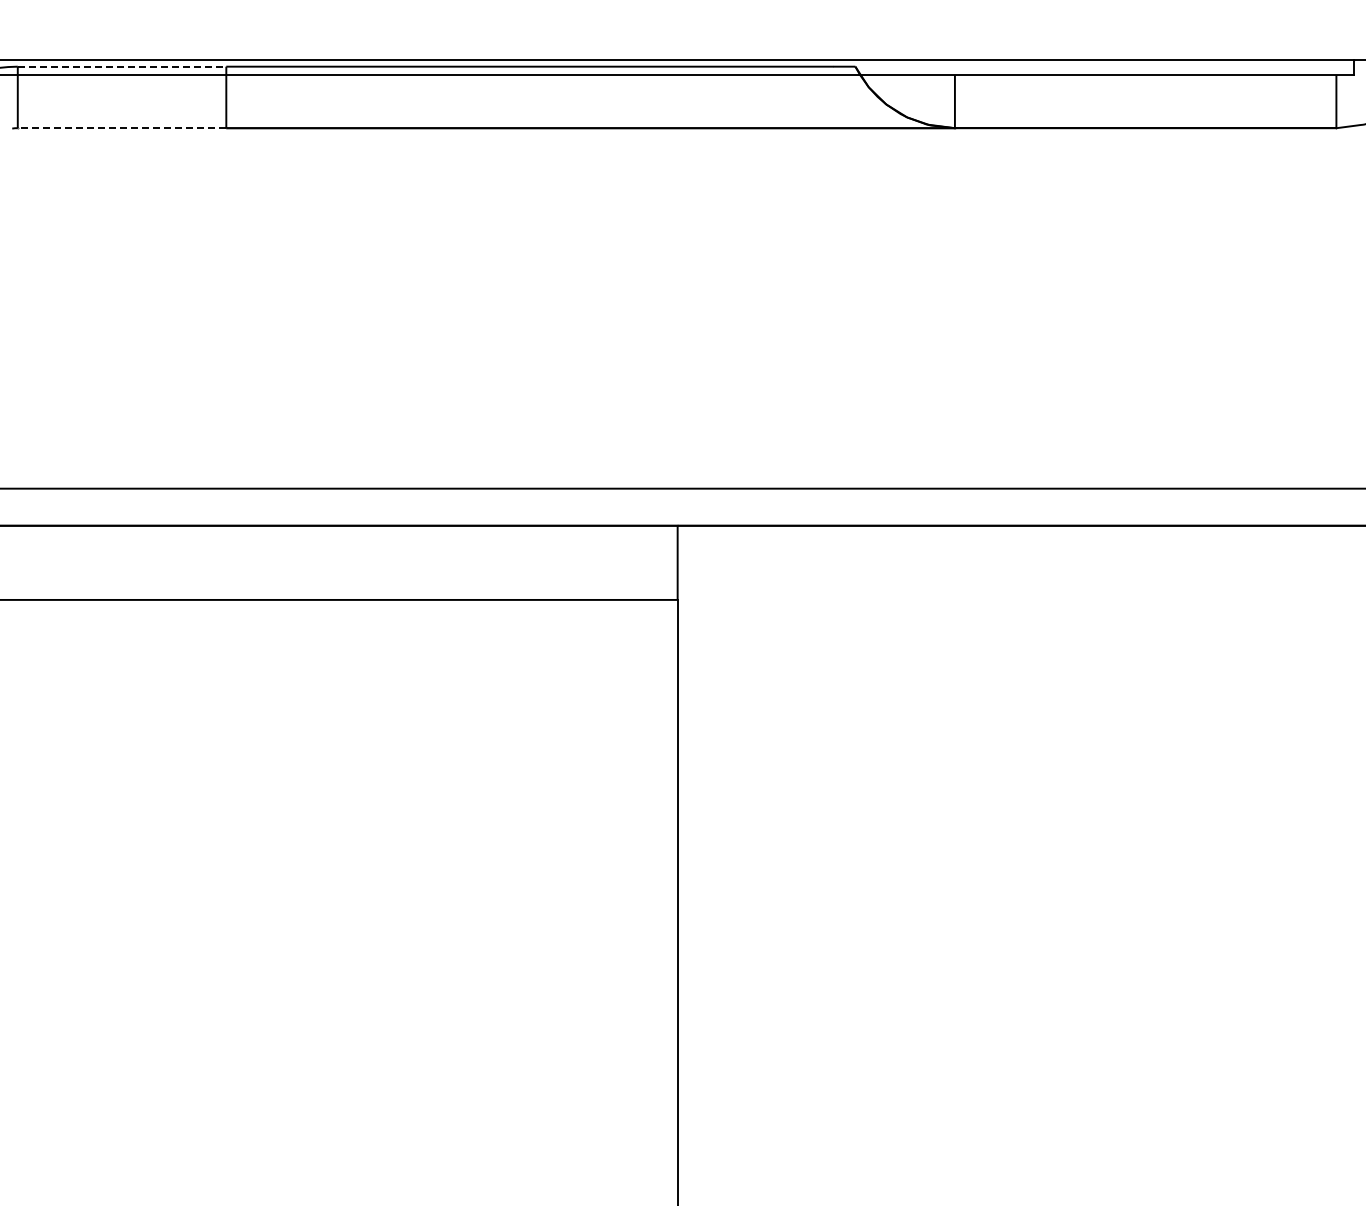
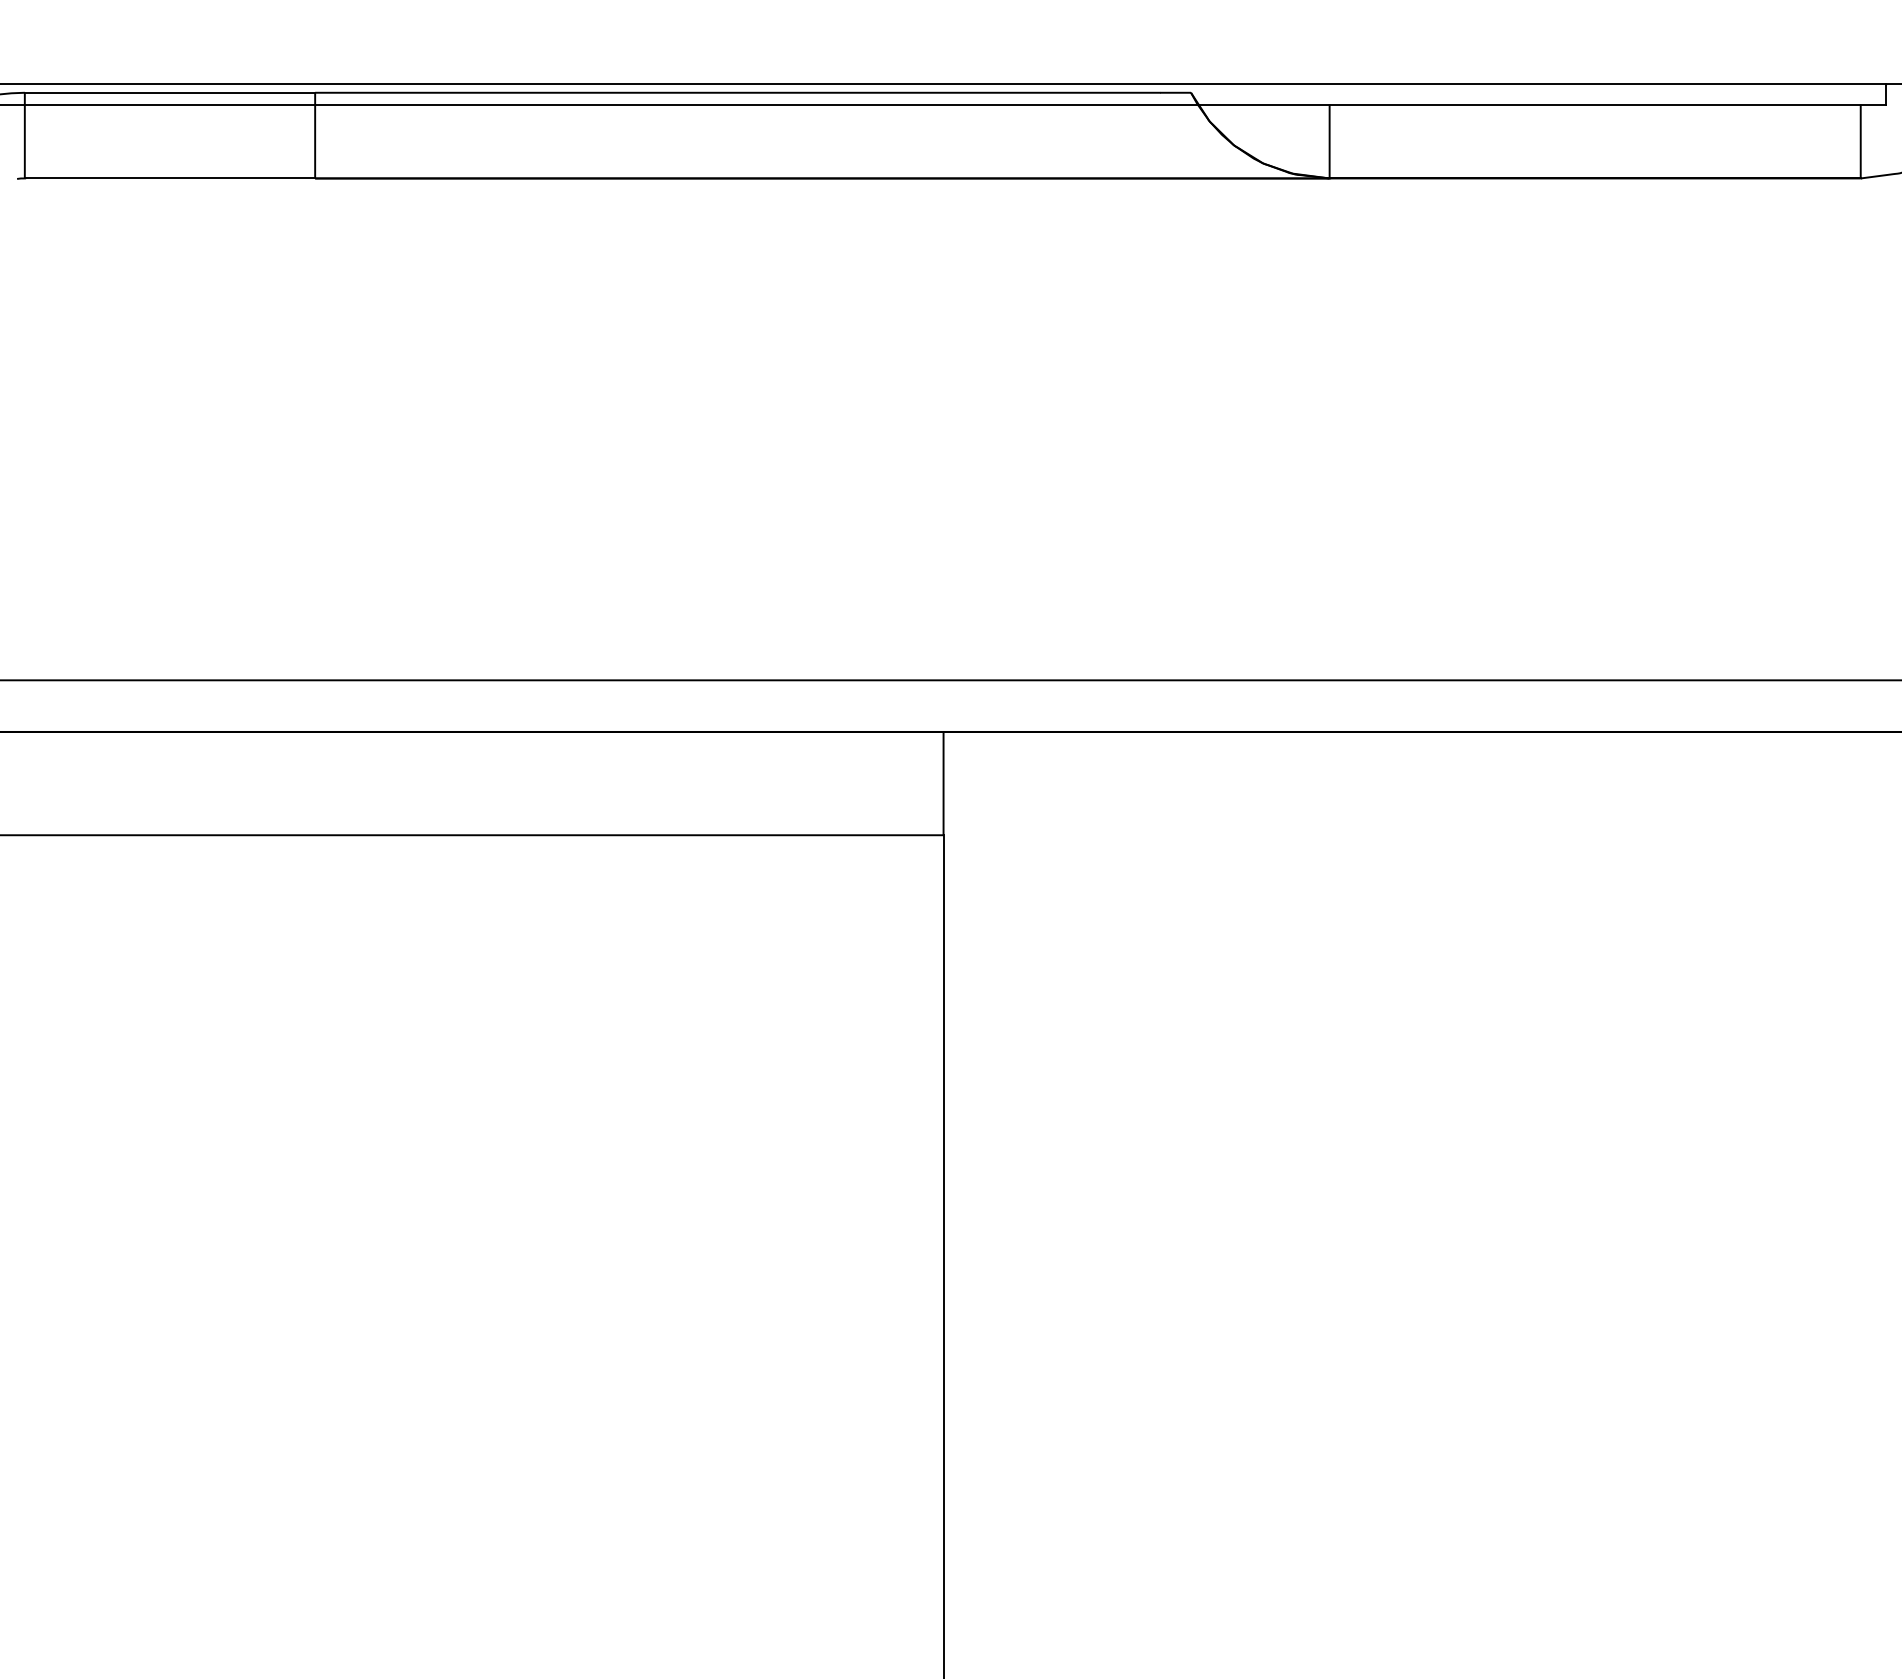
line: (122, 66) -> (170, 92), dashed -> solid
line: (121, 128) -> (169, 178), dashed -> solid

